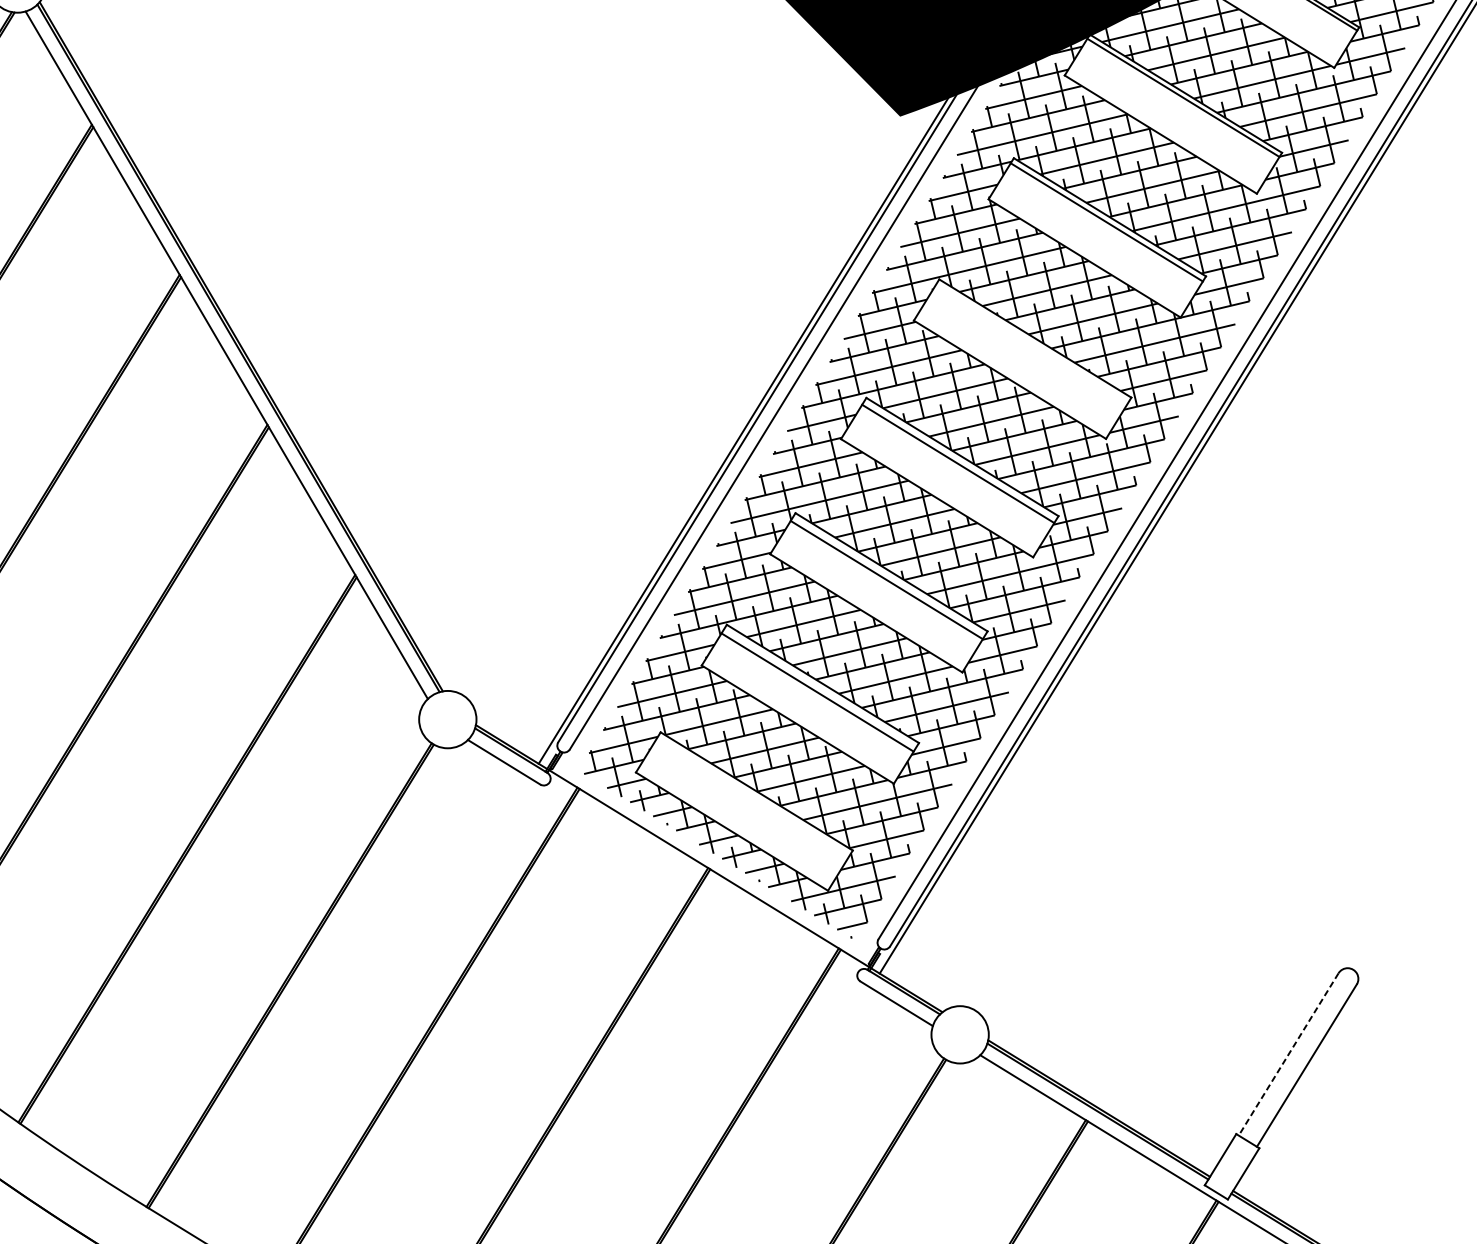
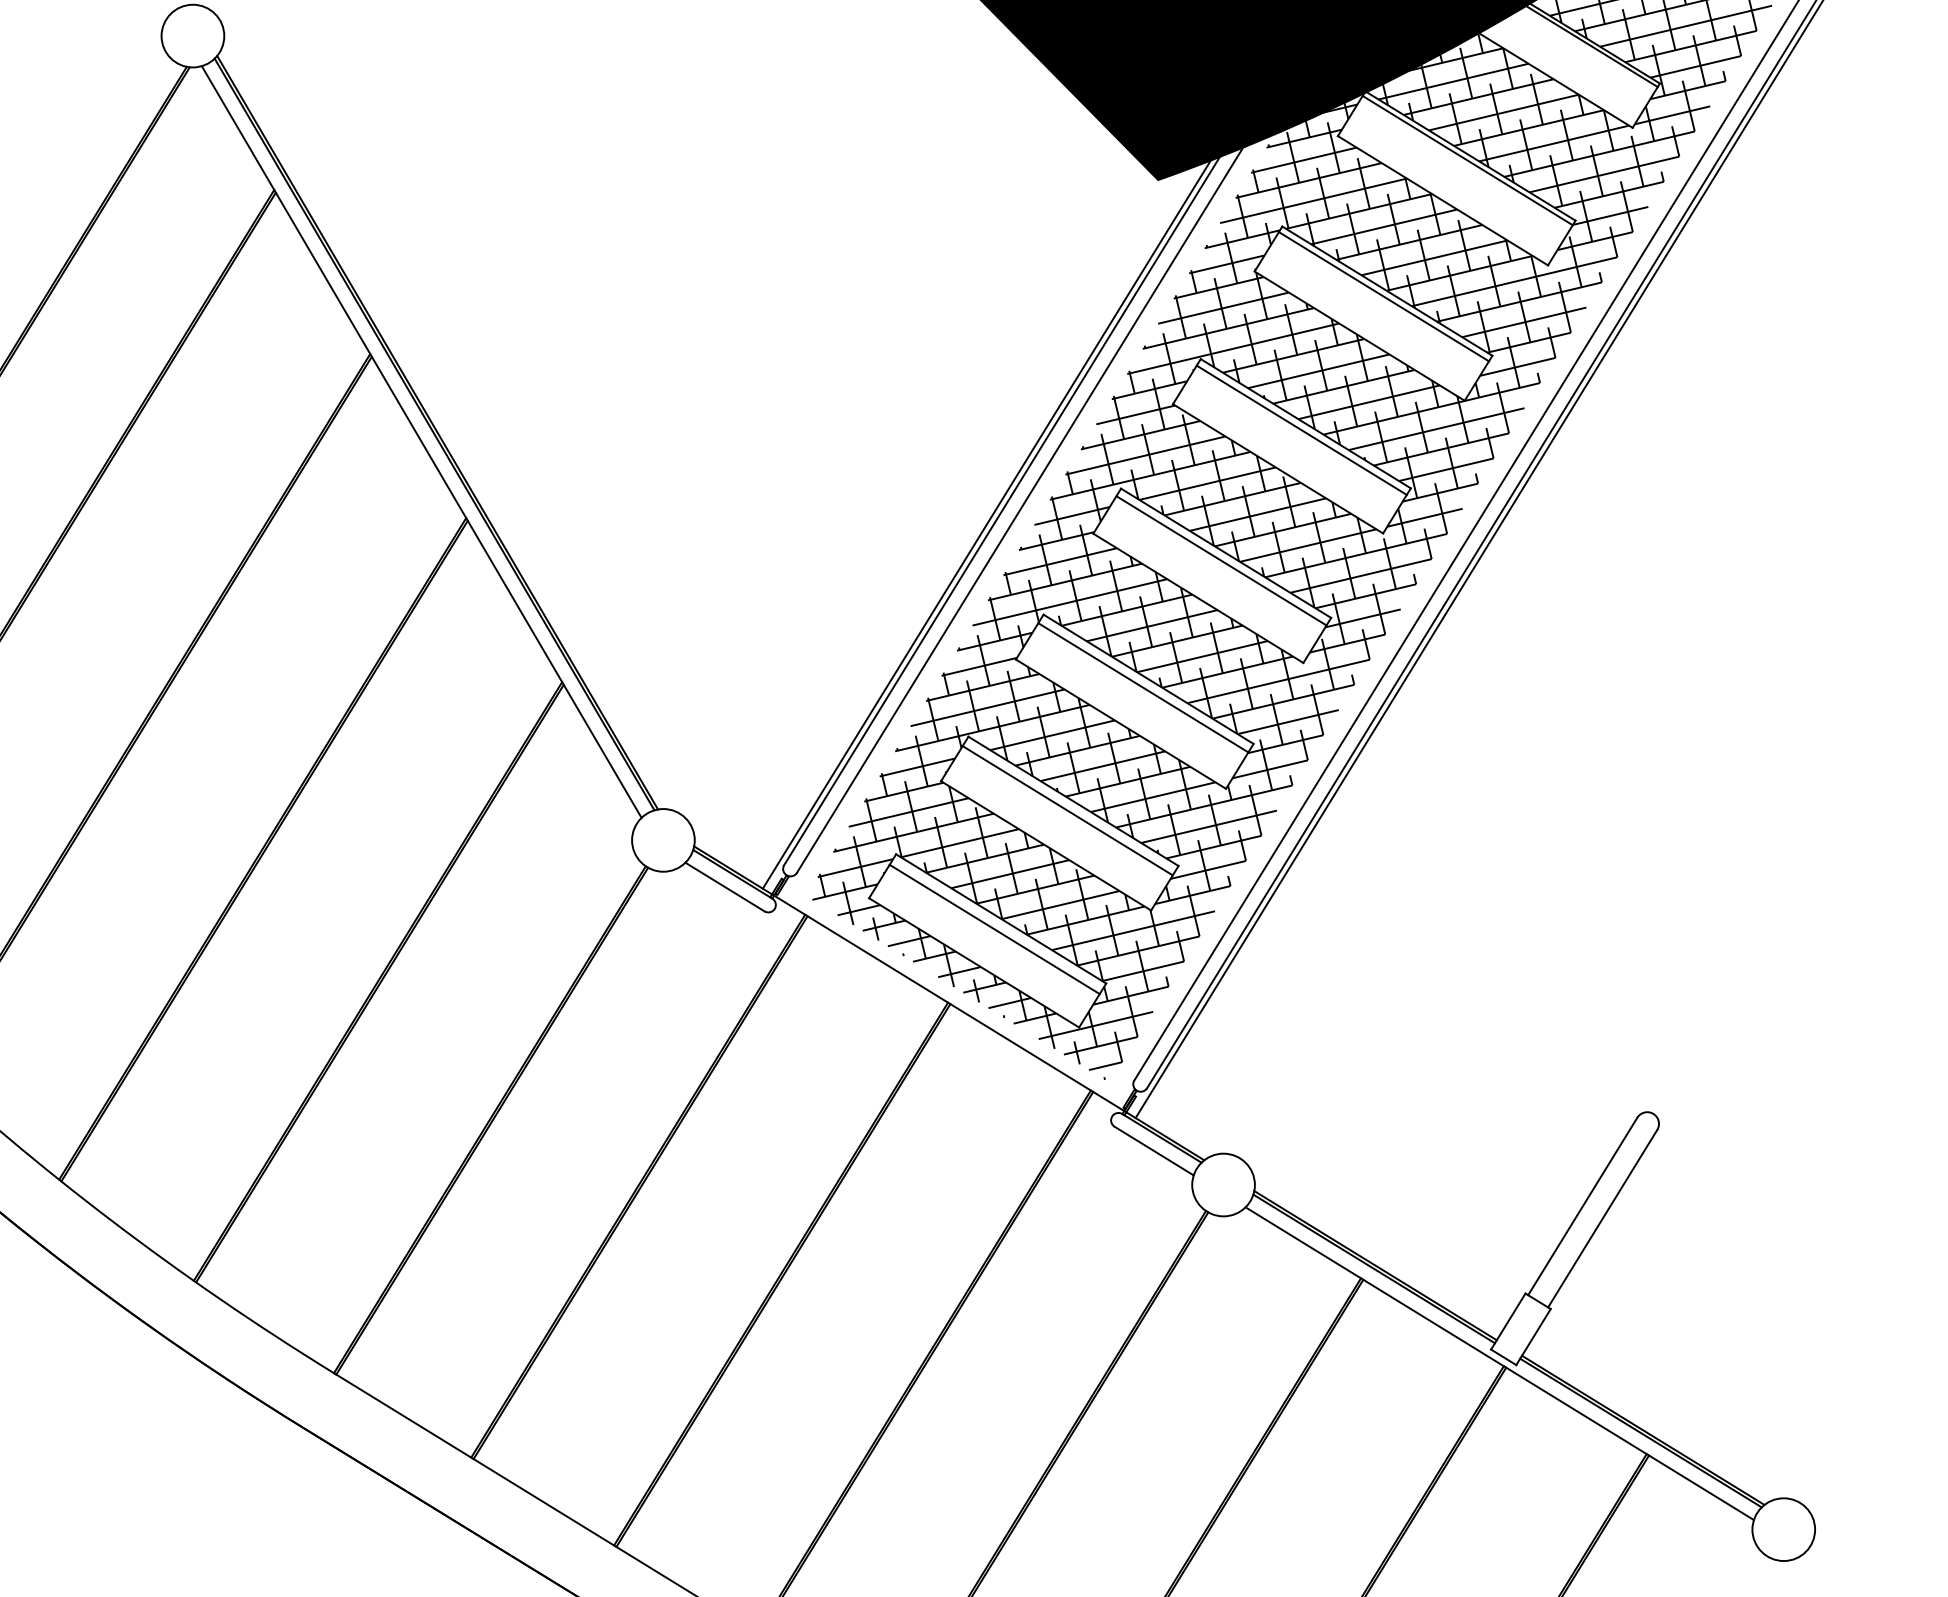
line: (1031, 343) -> (1301, 429), added
line: (750, 801) -> (994, 929), added
line: (1288, 1054) -> (1582, 1206), dashed -> solid

